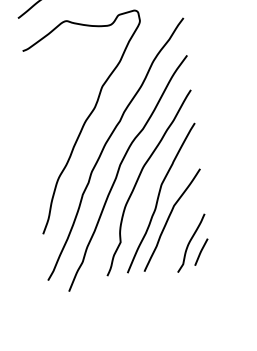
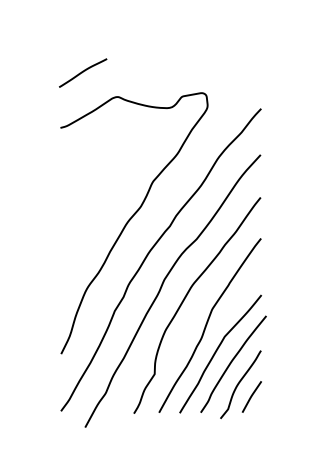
curve: (182, 226) -> (232, 362), added

